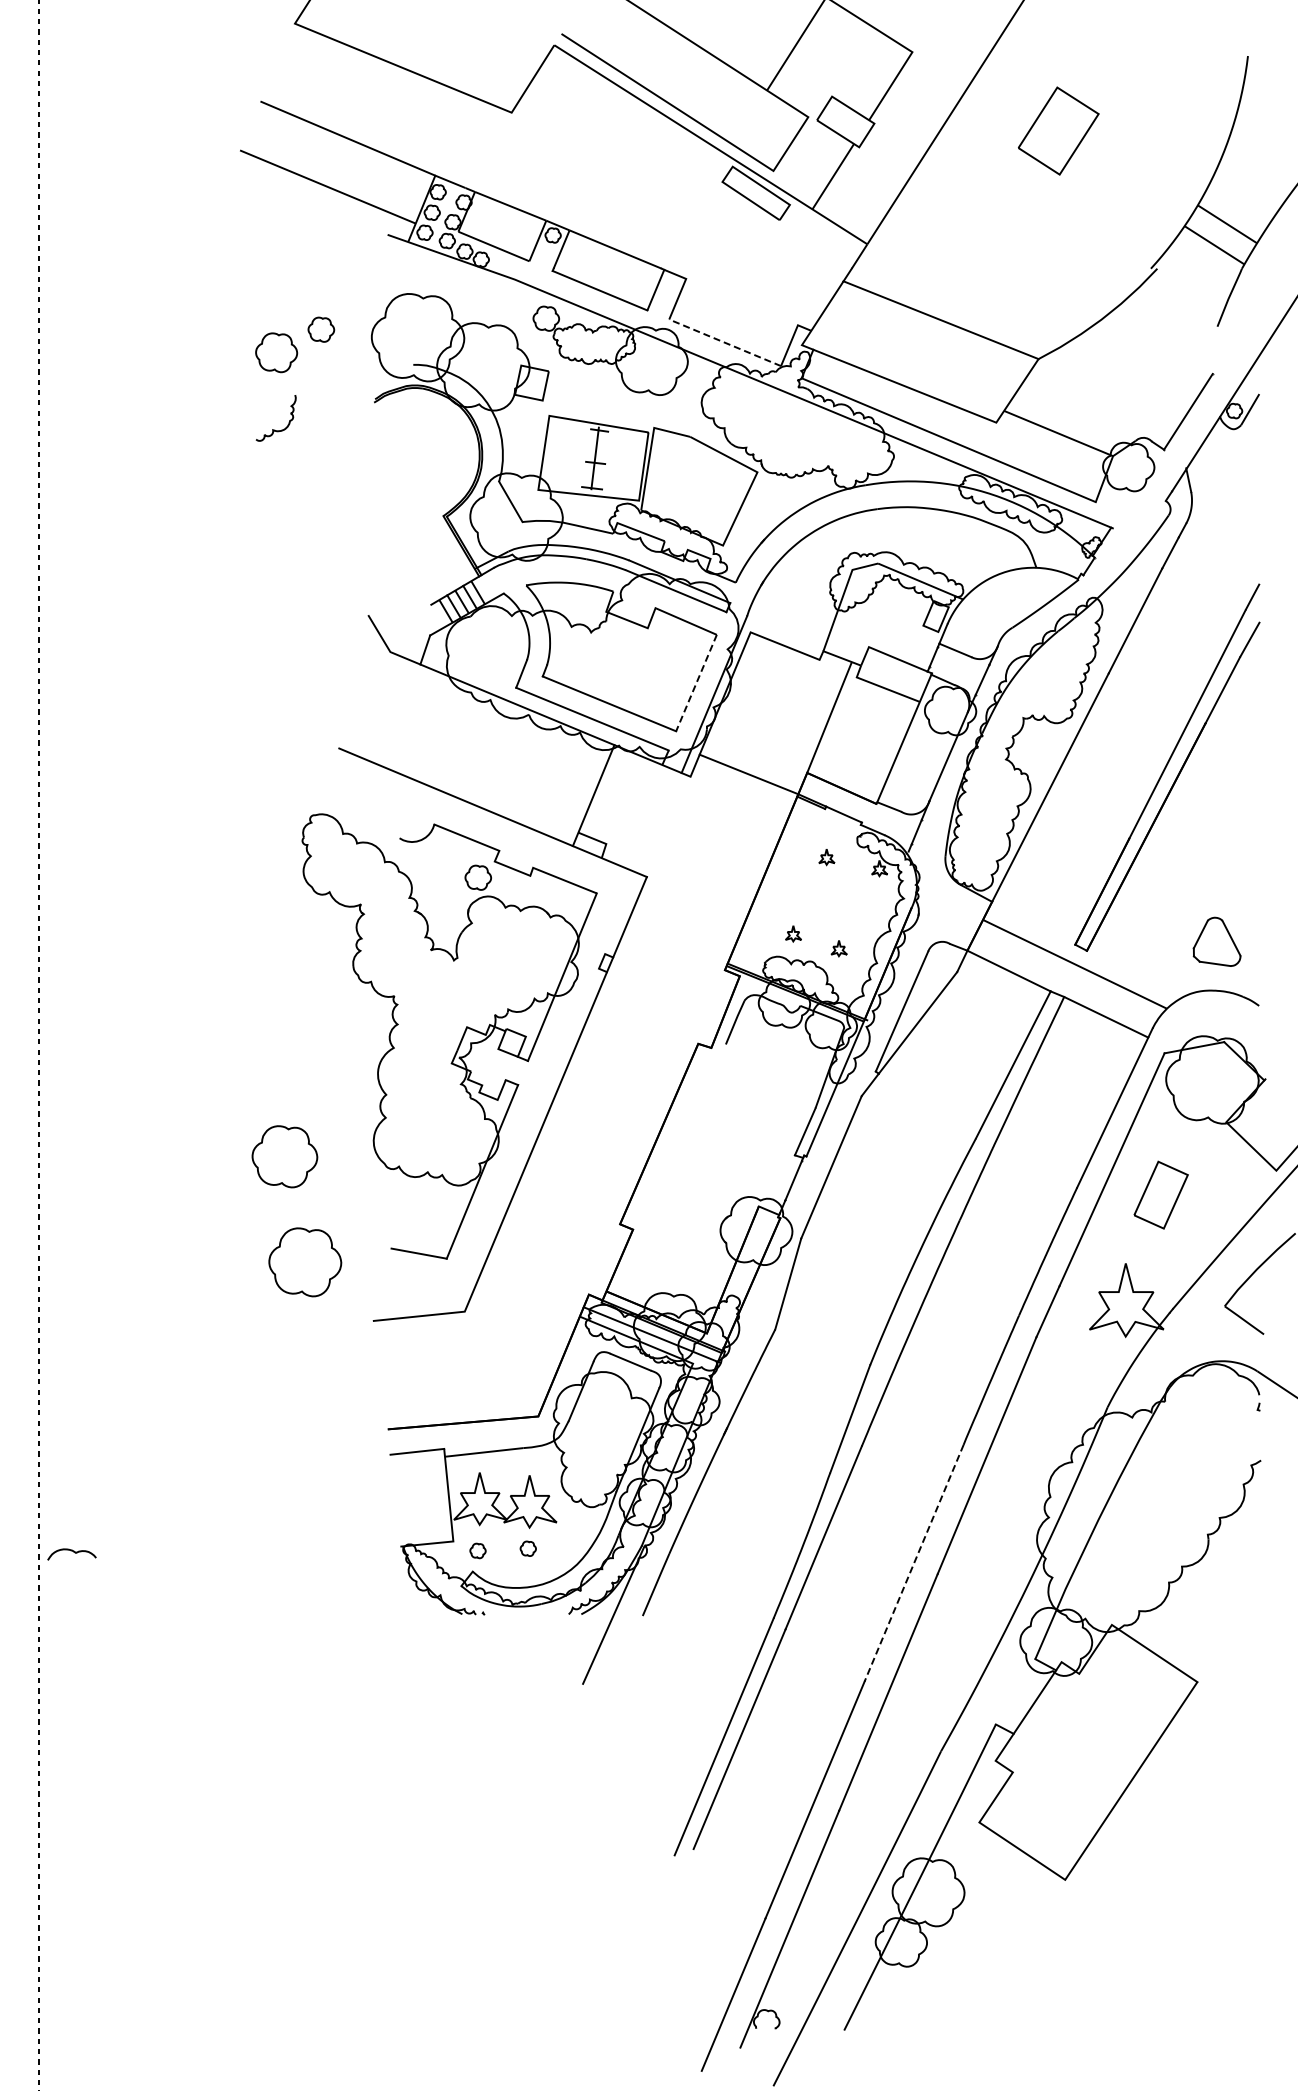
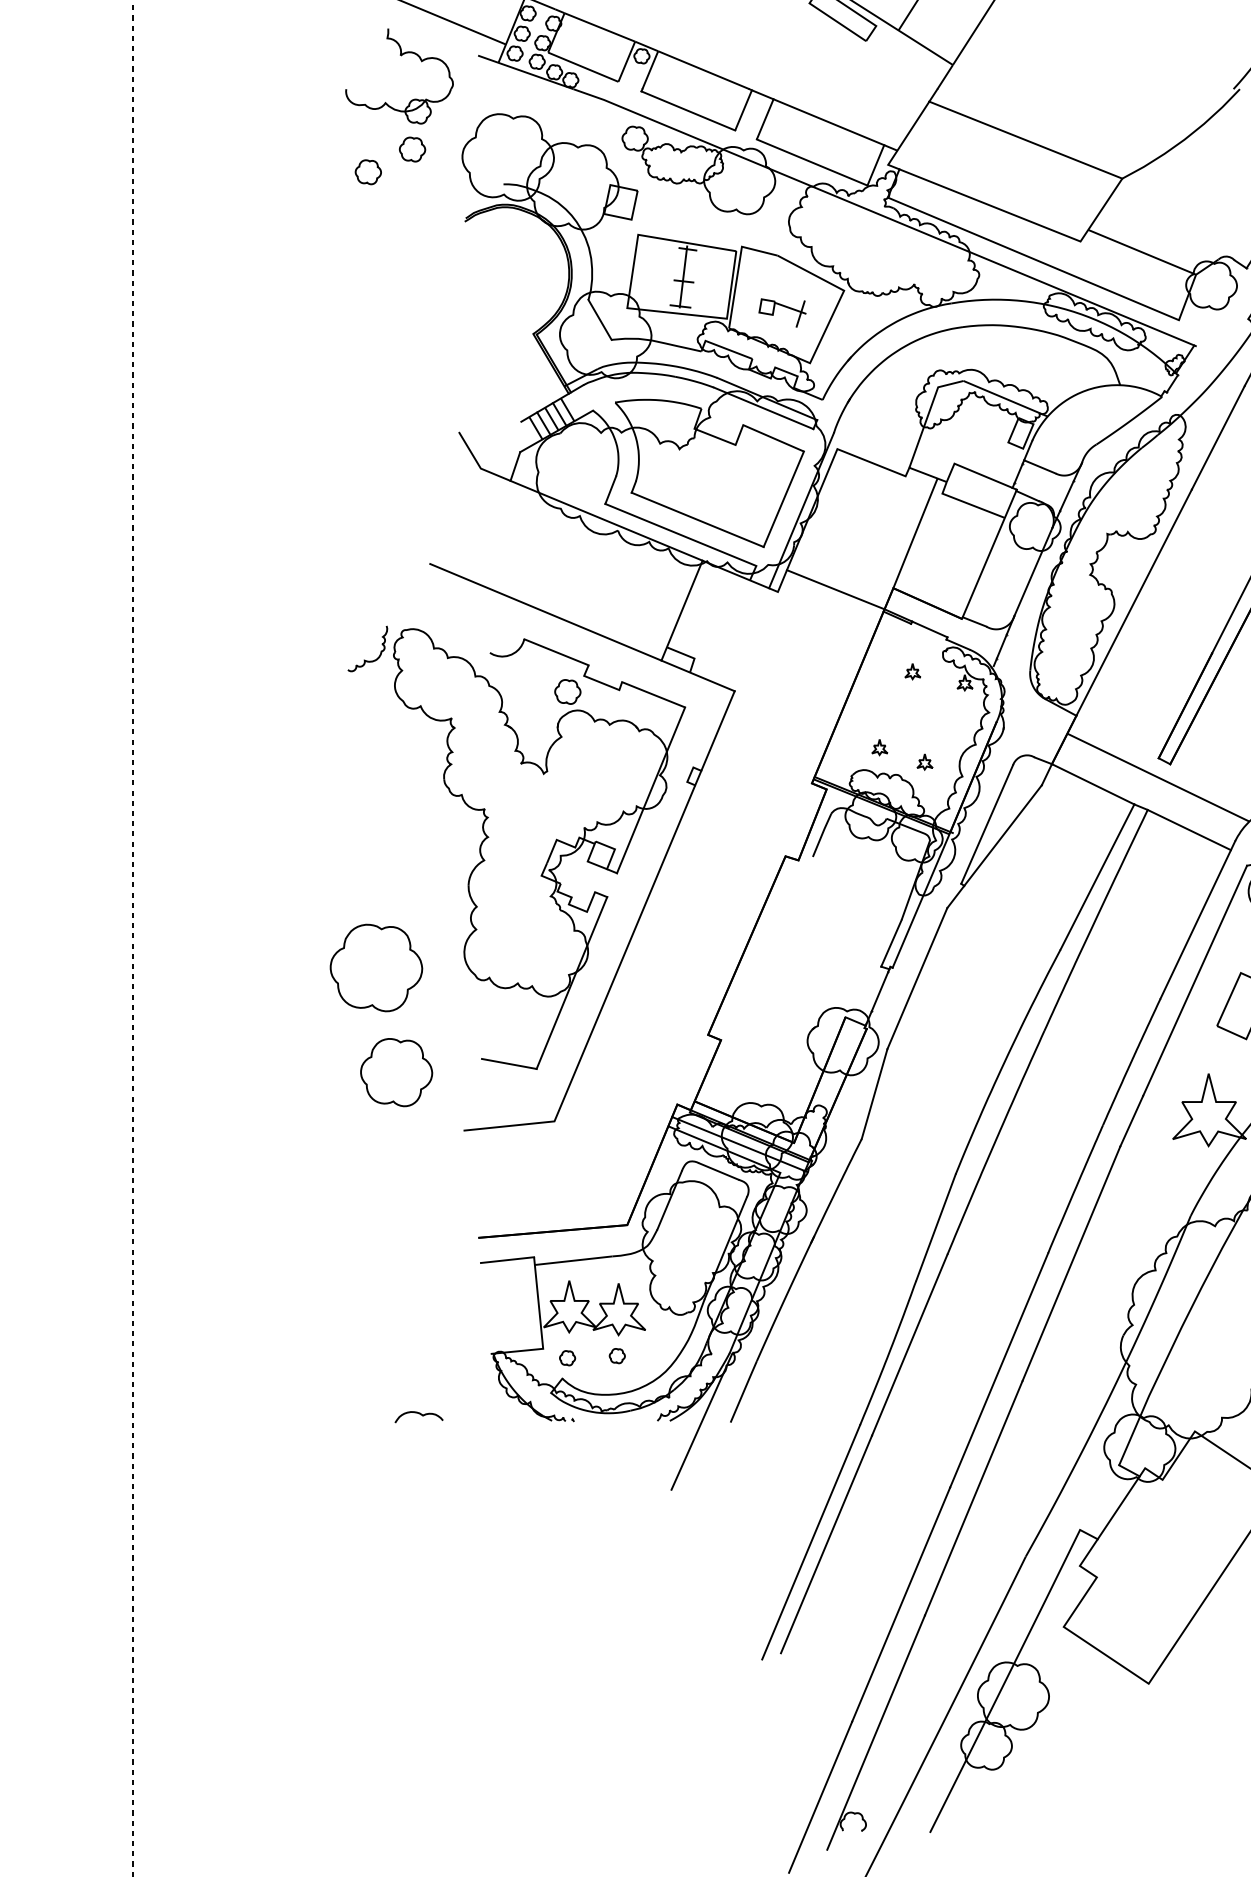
part: (309, 235) -> (400, 56), added
line: (741, 301) -> (828, 121), added
line: (725, 342) -> (812, 162), dashed -> solid
part: (276, 352) -> (368, 172), size x0.62
curve: (274, 429) -> (366, 660), moved
part: (695, 494) -> (782, 312), added
line: (696, 683) -> (783, 499), dashed -> solid
part: (284, 1156) -> (376, 967), size x1.43
curve: (73, 1552) -> (420, 1415), moved
line: (913, 1563) -> (998, 1370), dashed -> solid

